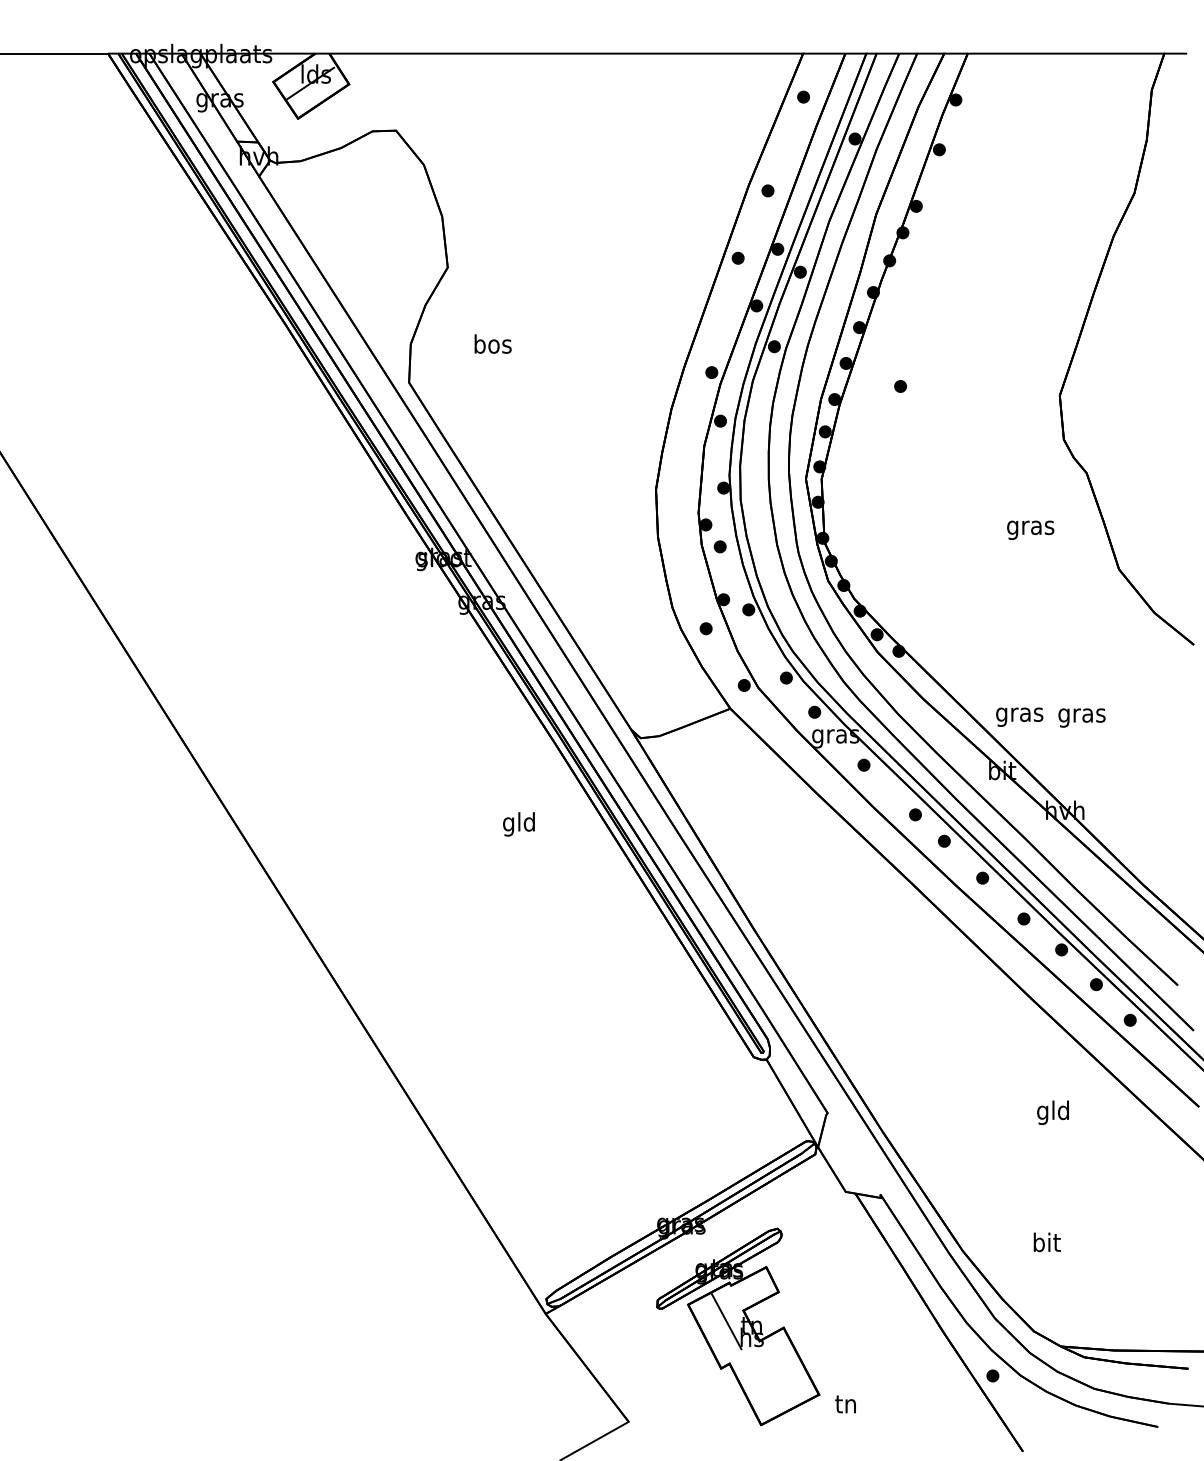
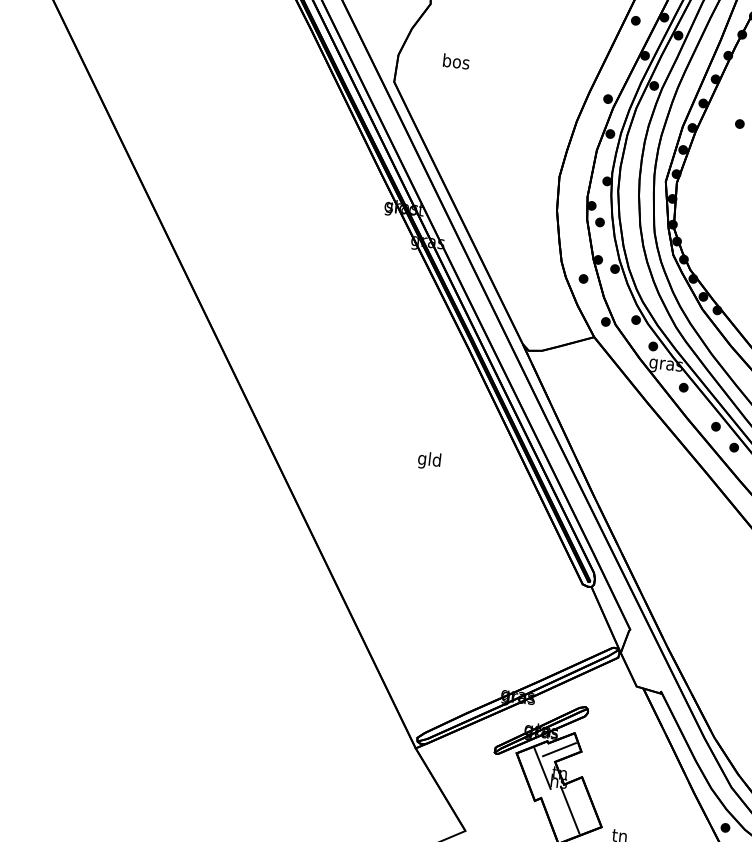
text: (518, 824) -> (429, 460), moved
line: (747, 1292) -> (559, 749), added
line: (771, 1375) -> (569, 809), added

